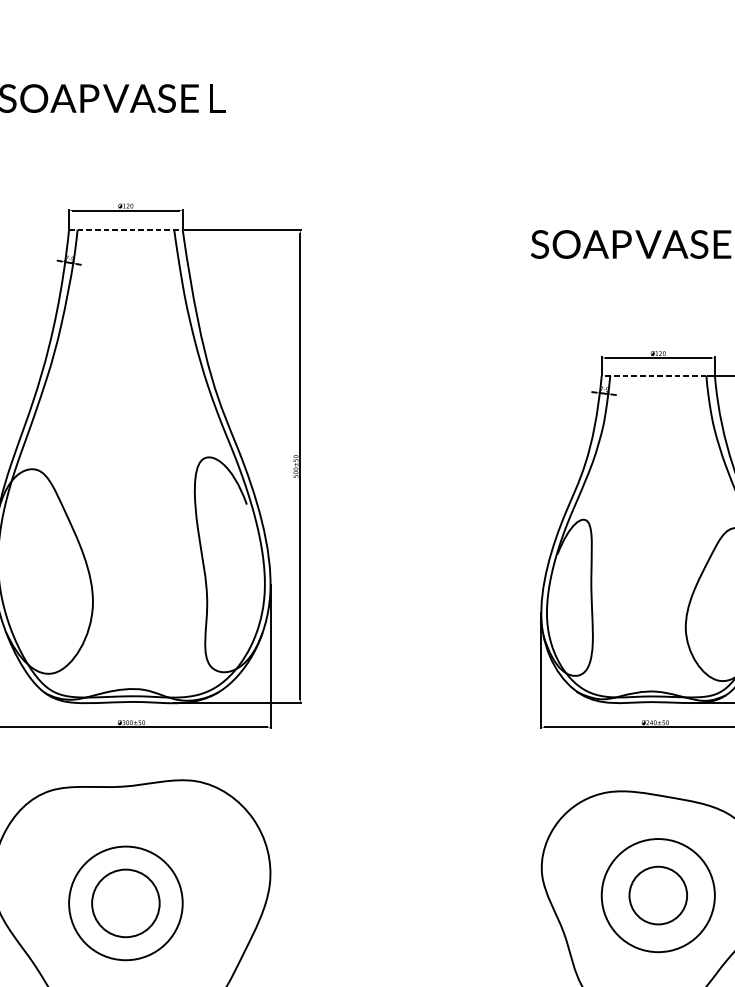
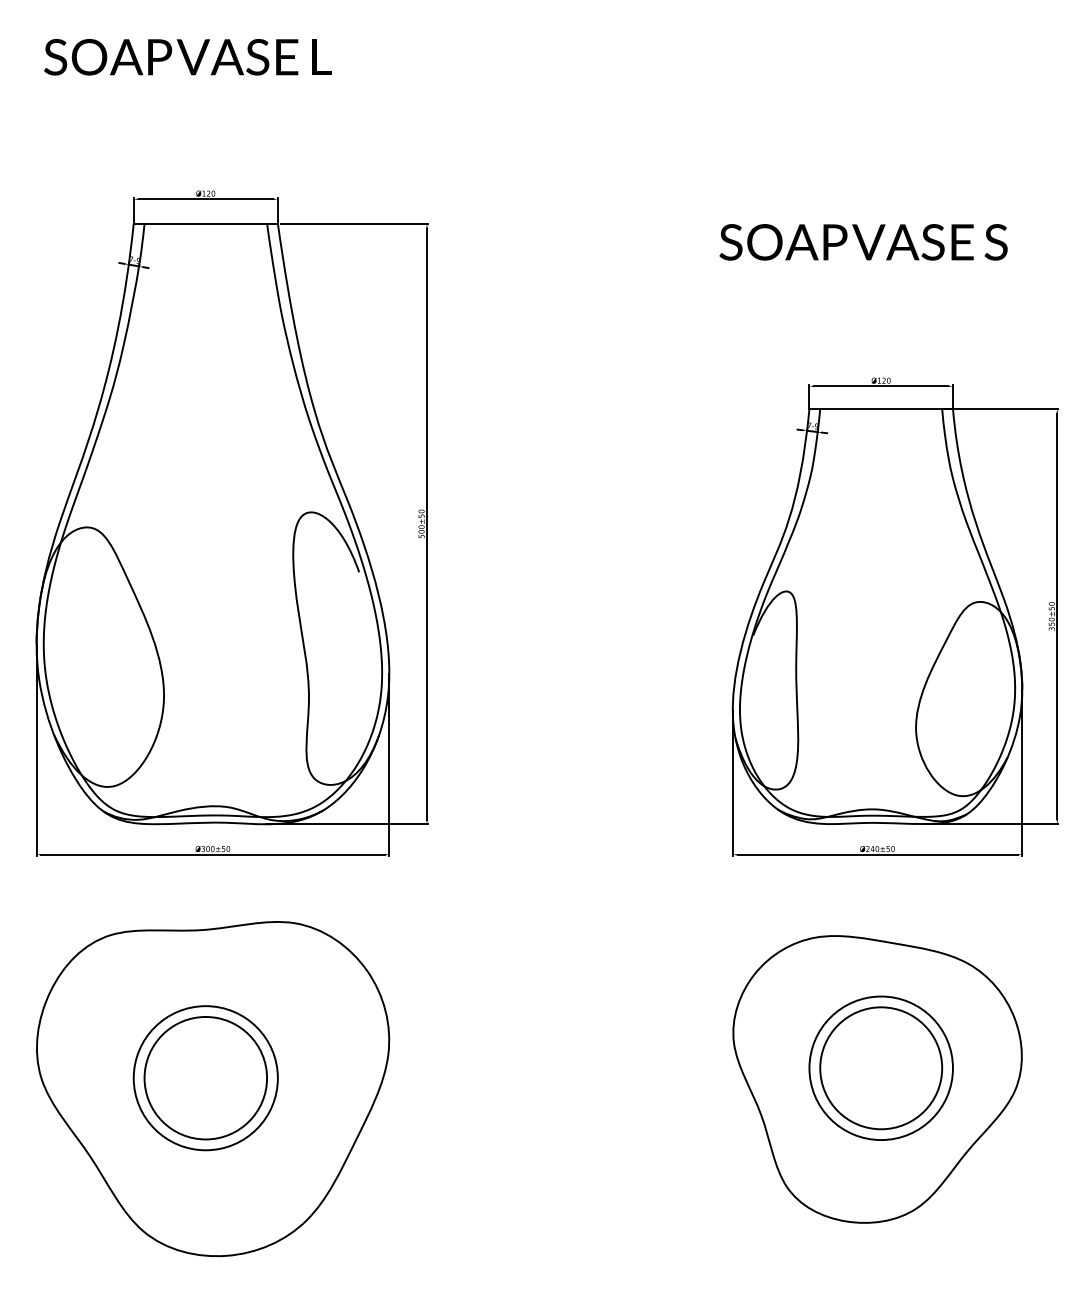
line: (126, 229) -> (206, 223), dashed -> solid
line: (658, 375) -> (881, 408), dashed -> solid
circle: (658, 895) -> (881, 1068), size x1.67
circle: (125, 902) -> (205, 1077), size x1.43

